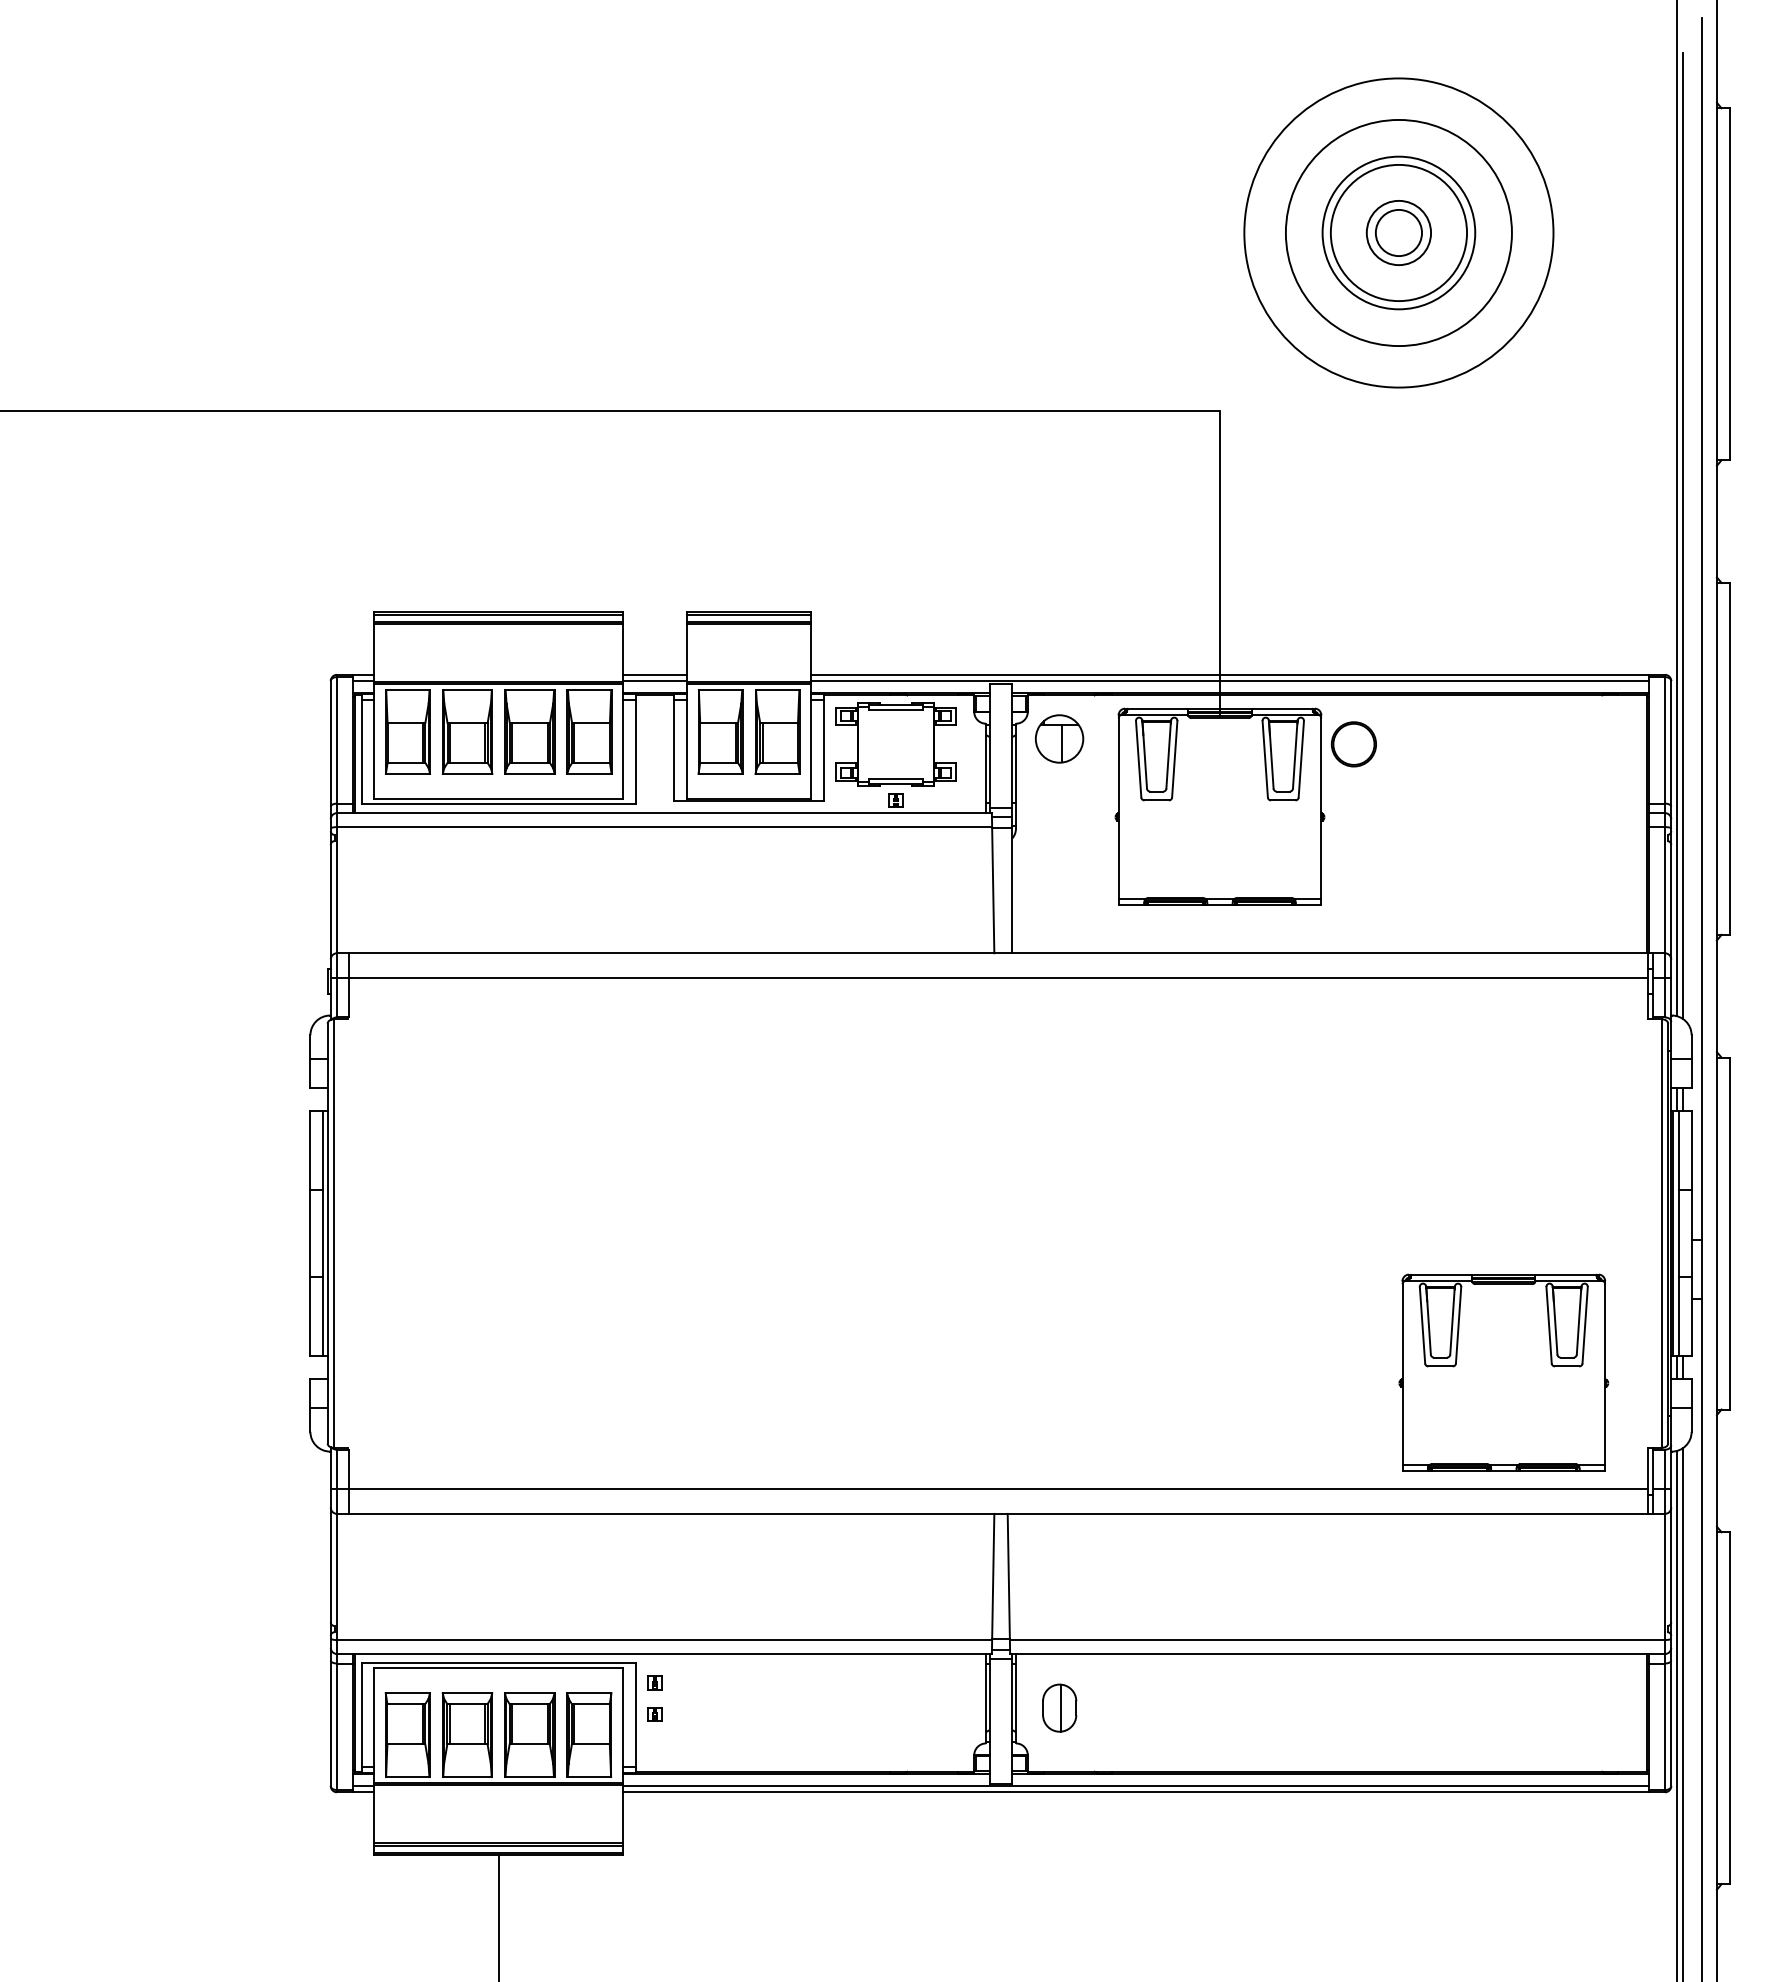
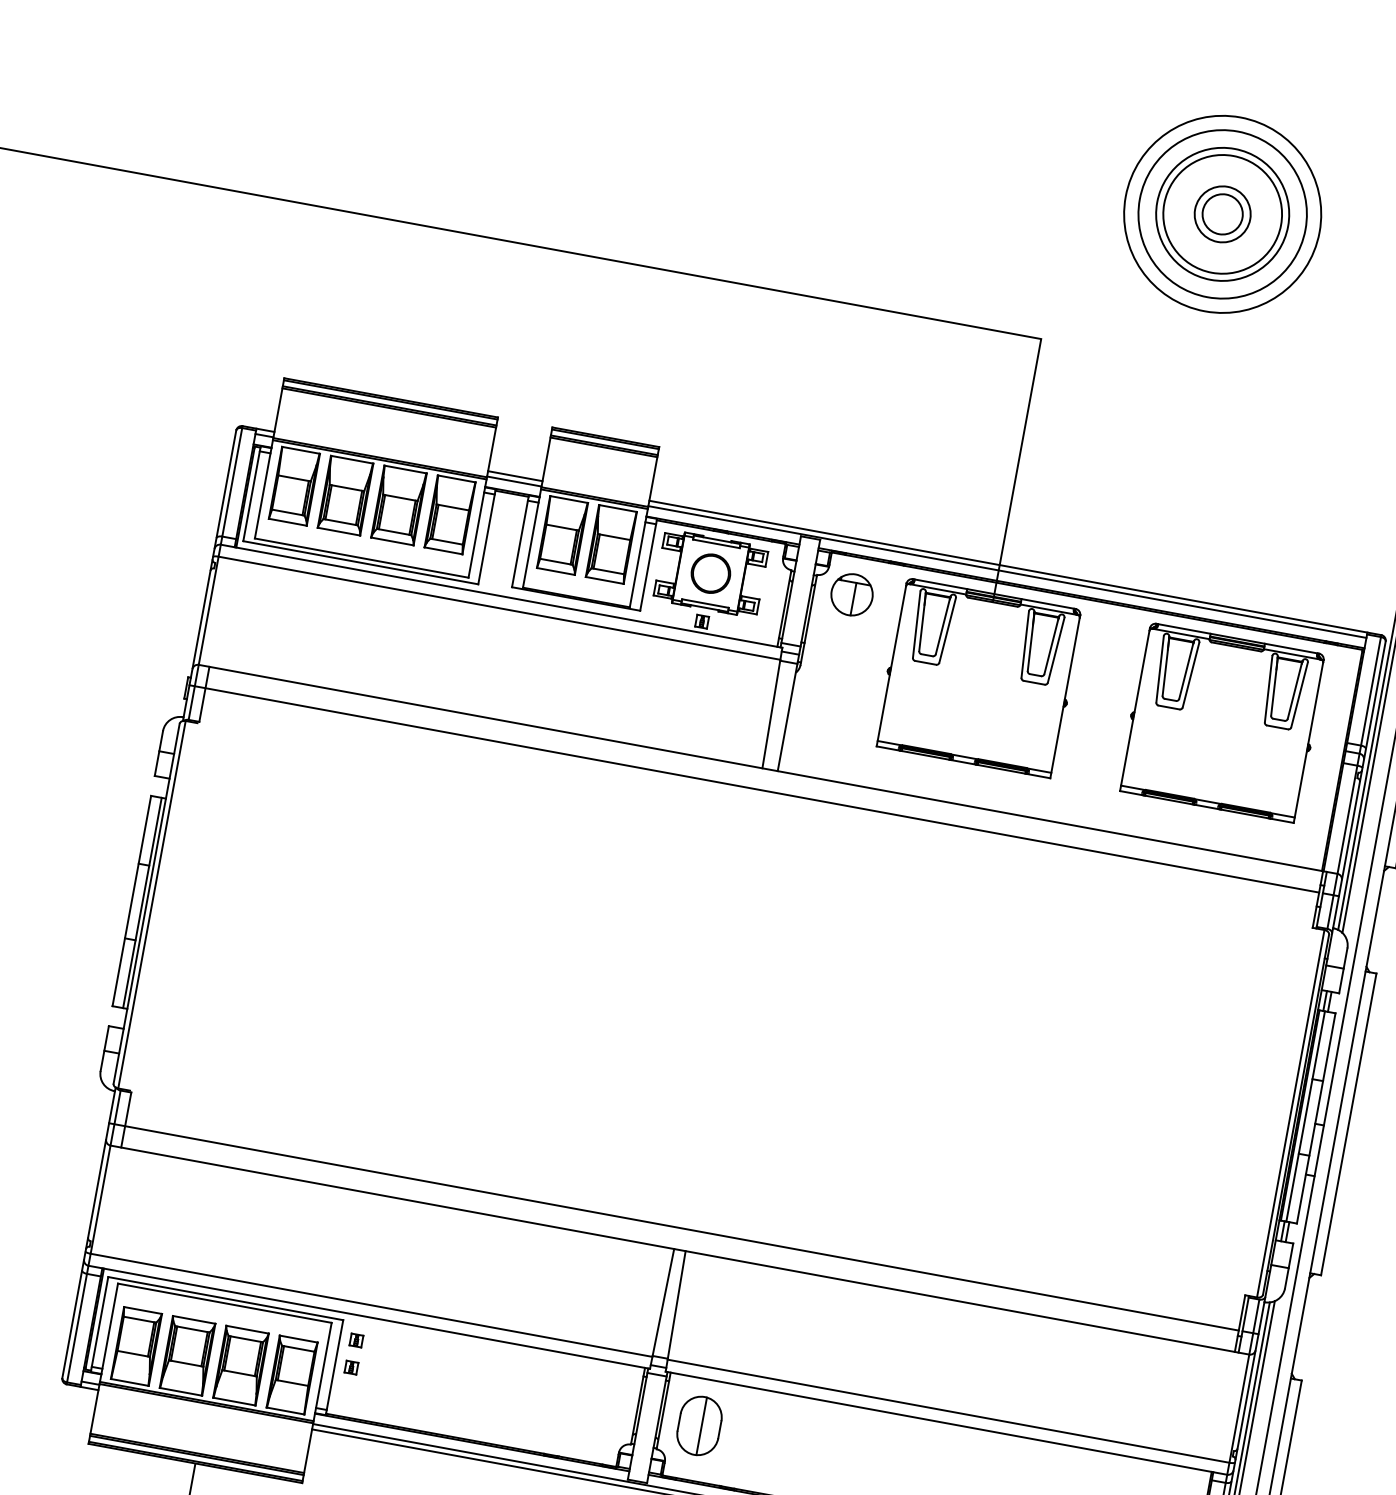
circle: (1398, 232) -> (1222, 213), size x0.62
part: (1353, 744) -> (710, 573), moved
part: (1503, 1372) -> (1222, 722), moved
part: (1059, 1707) -> (699, 1425), size x1.43

